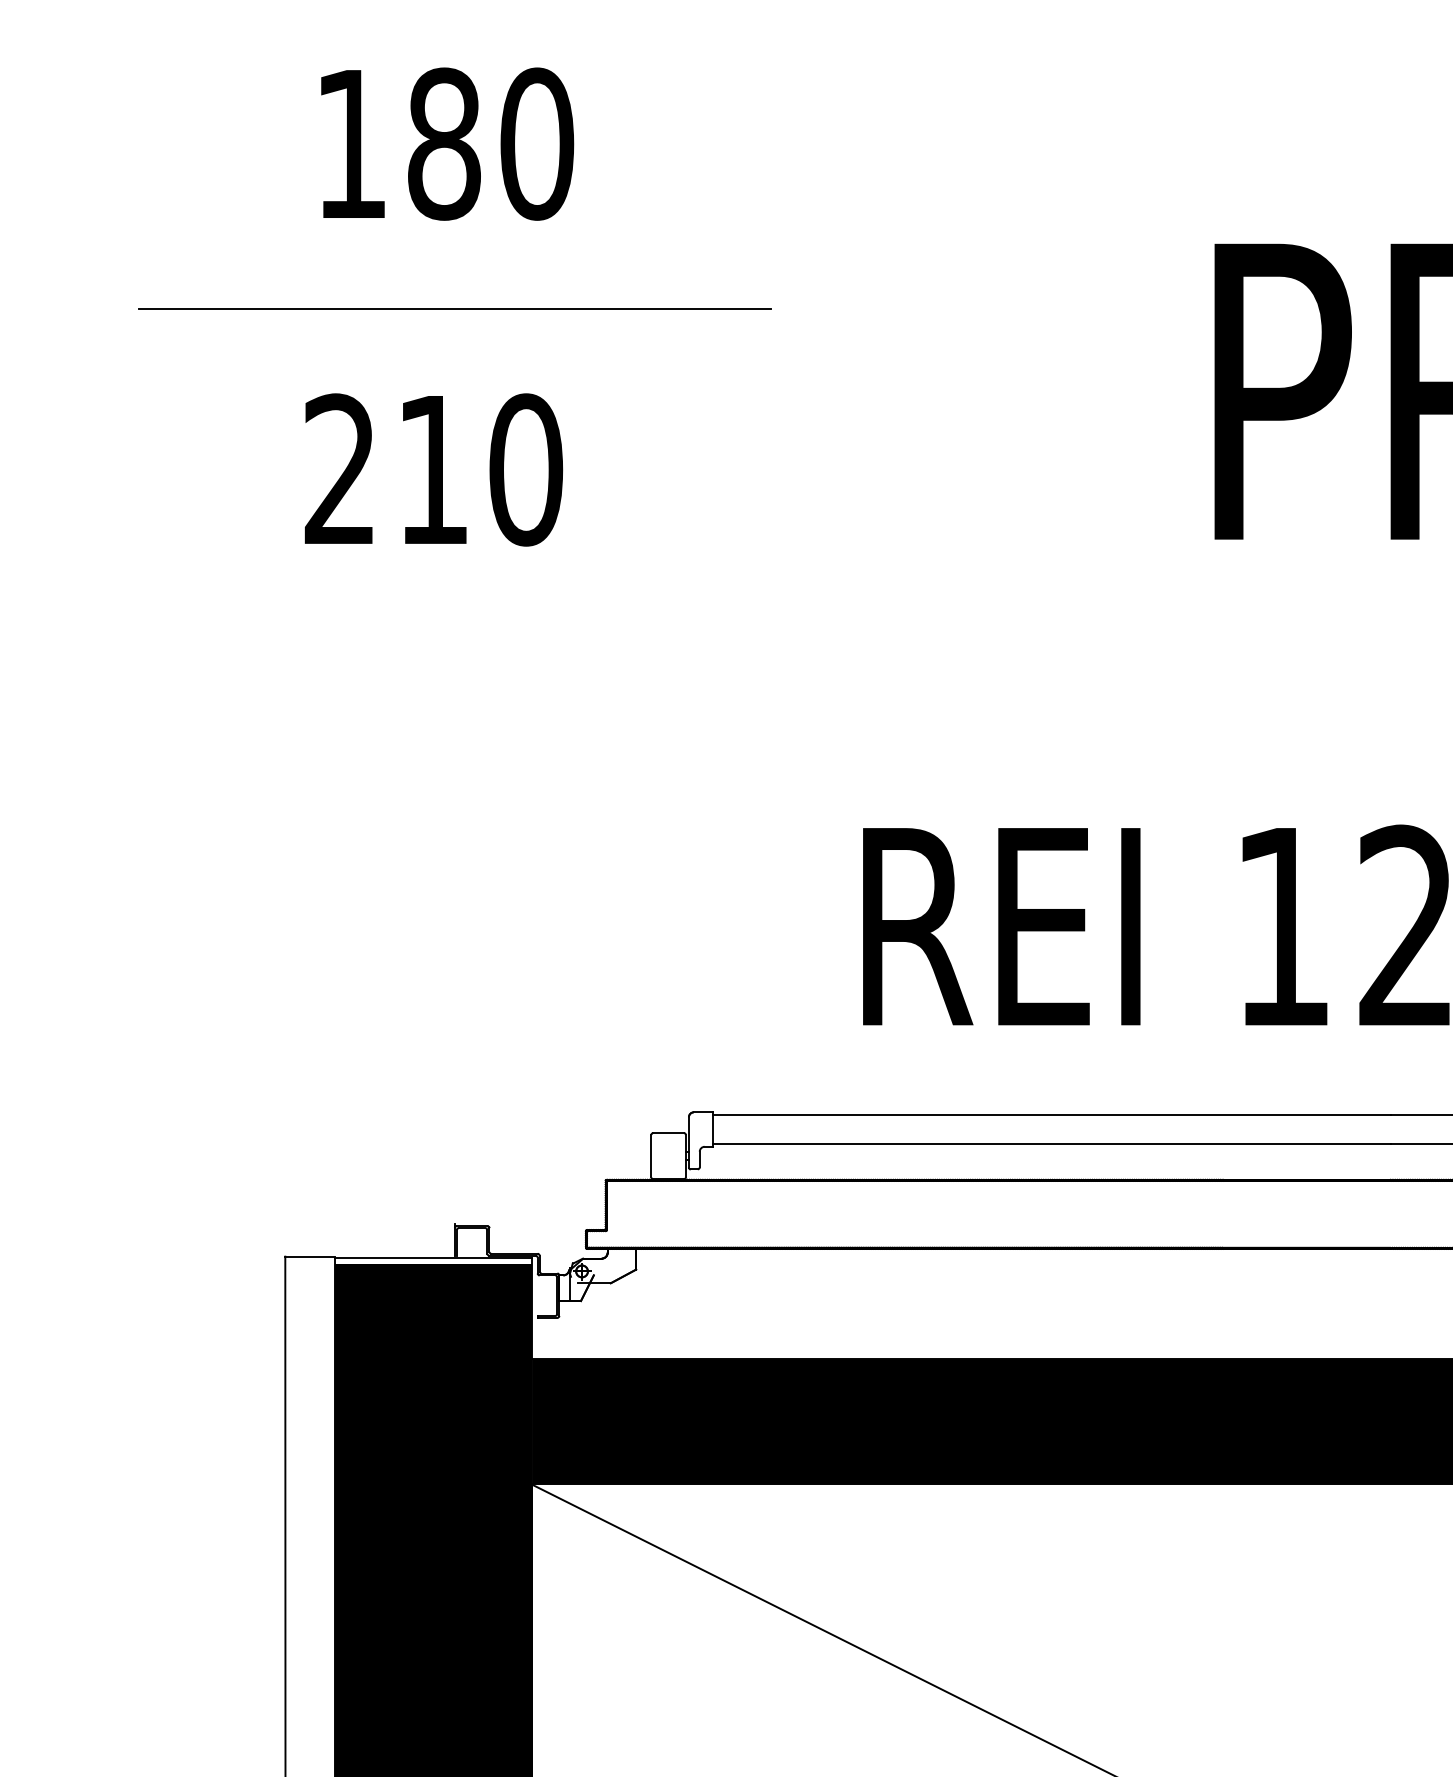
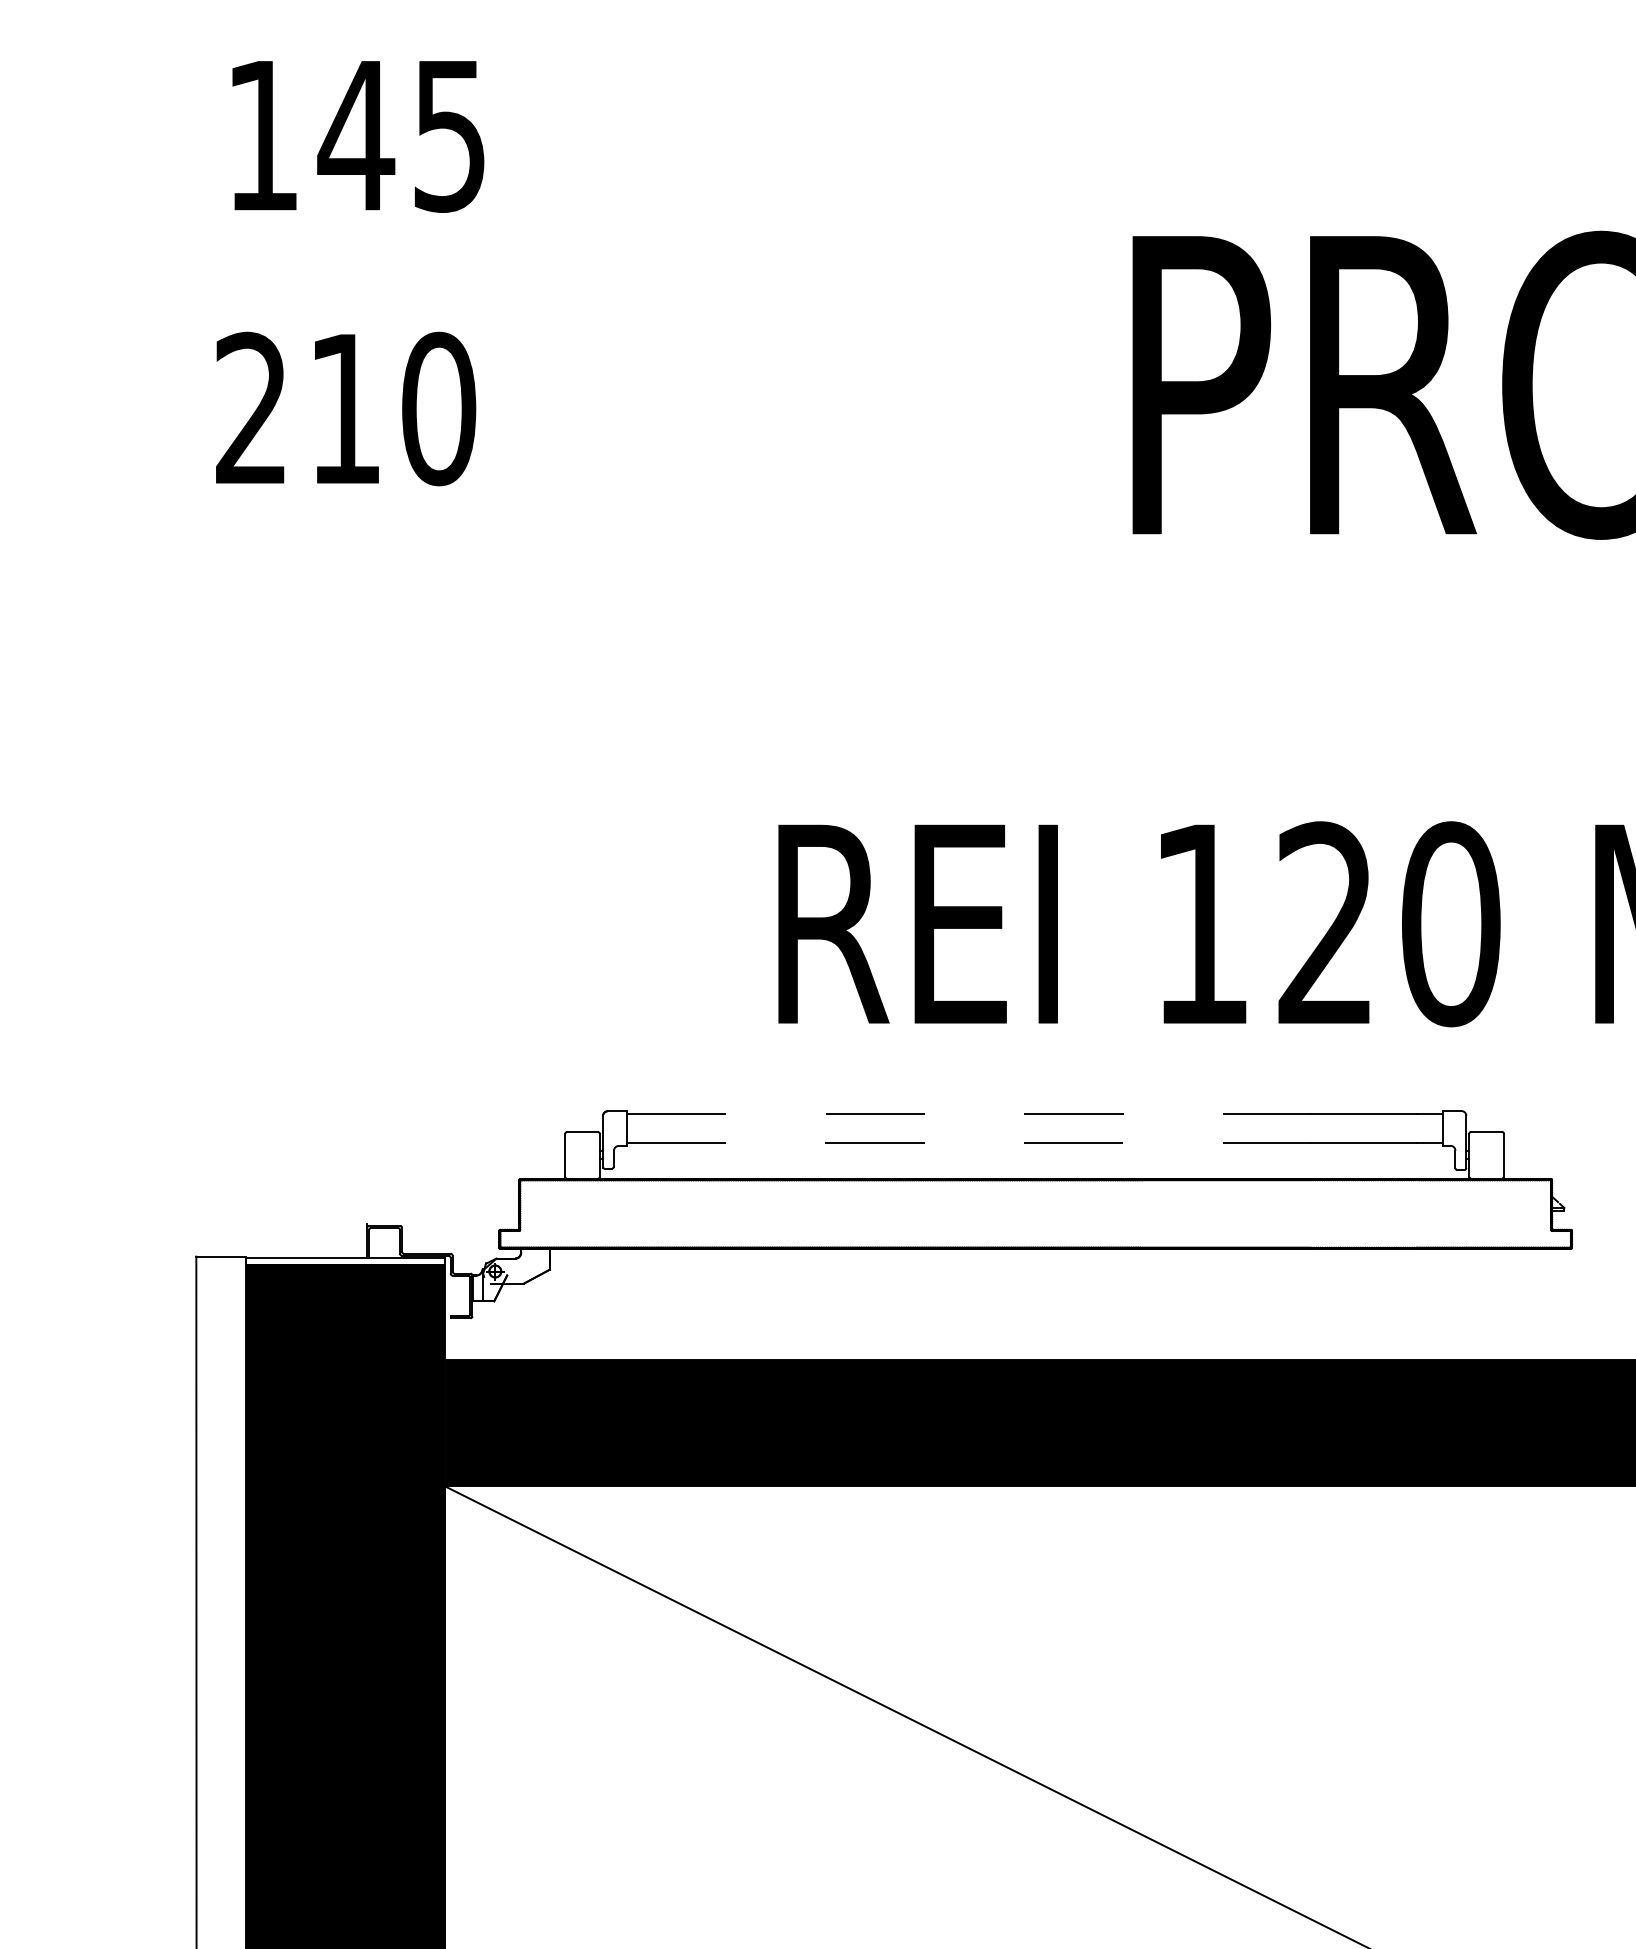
text: (489, 143) -> (402, 135), 180 -> 145
line: (455, 308) -> (367, 301), removed
text: (434, 469) -> (346, 408), moved
line: (1051, 1115) -> (968, 1114), solid -> dashed
line: (1051, 1143) -> (968, 1142), solid -> dashed

